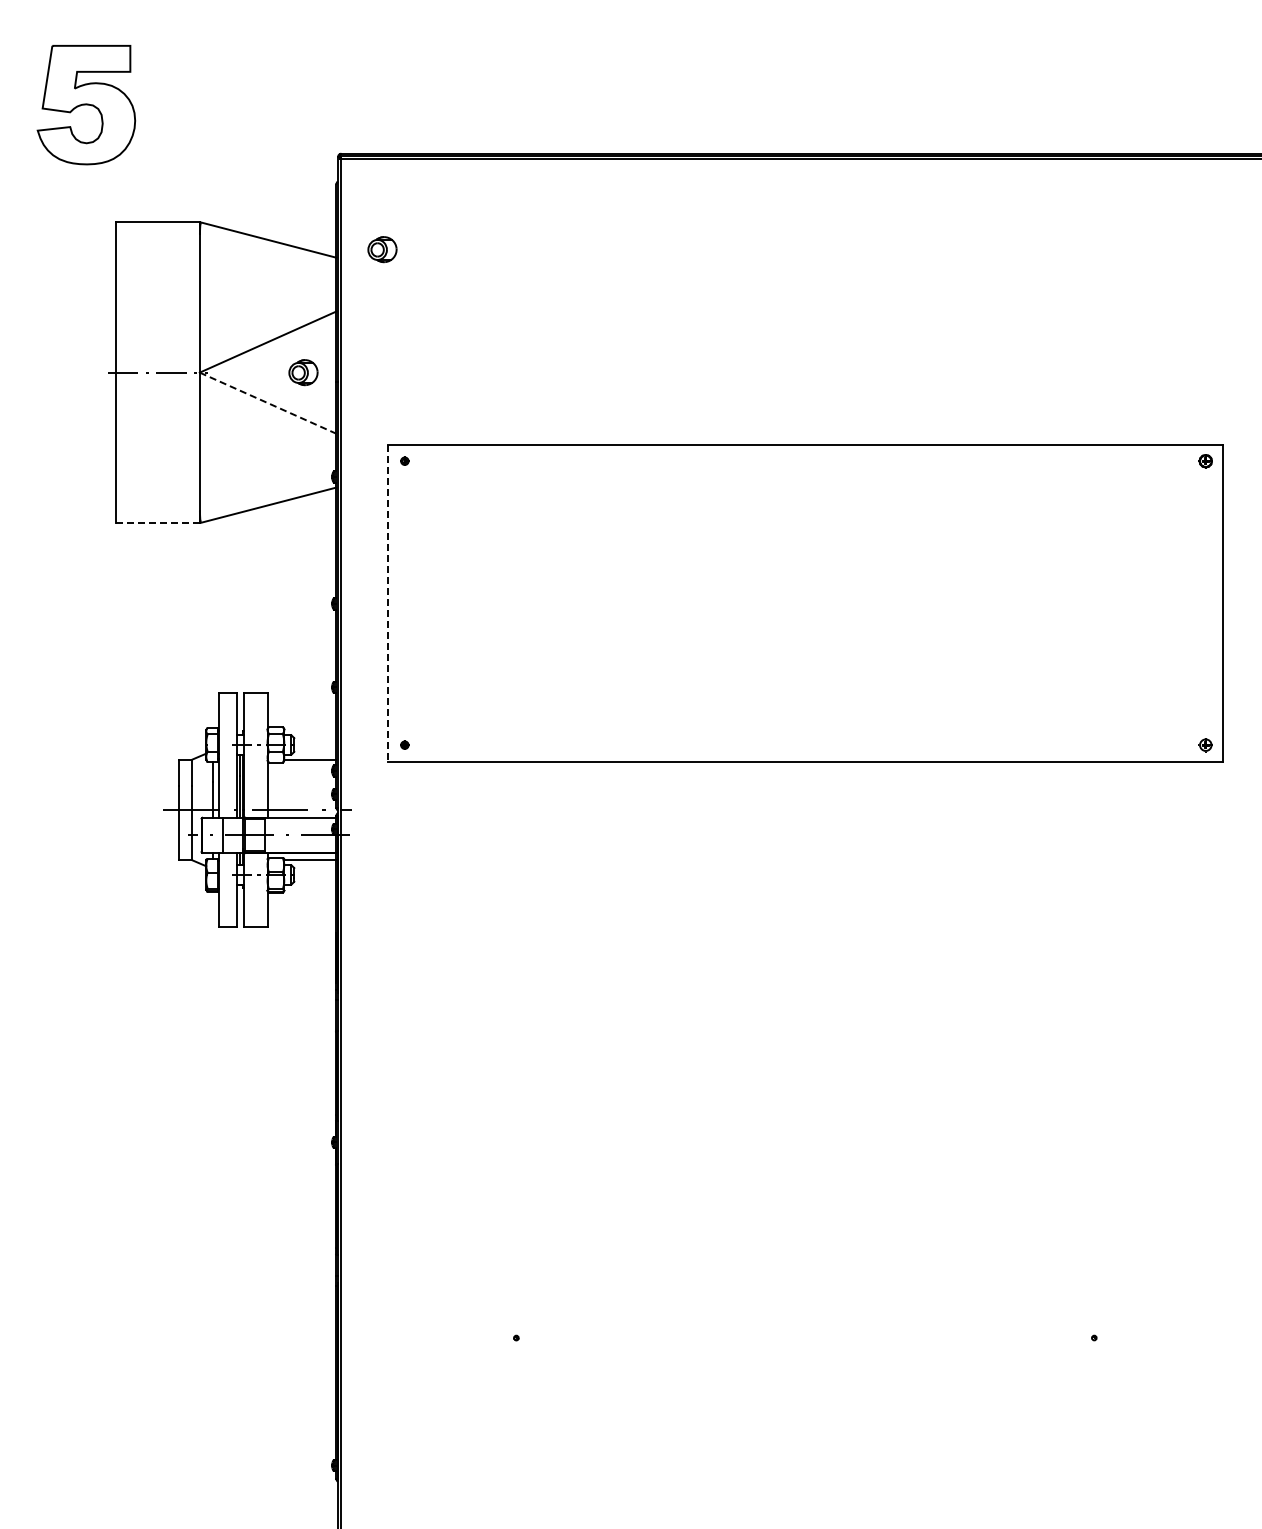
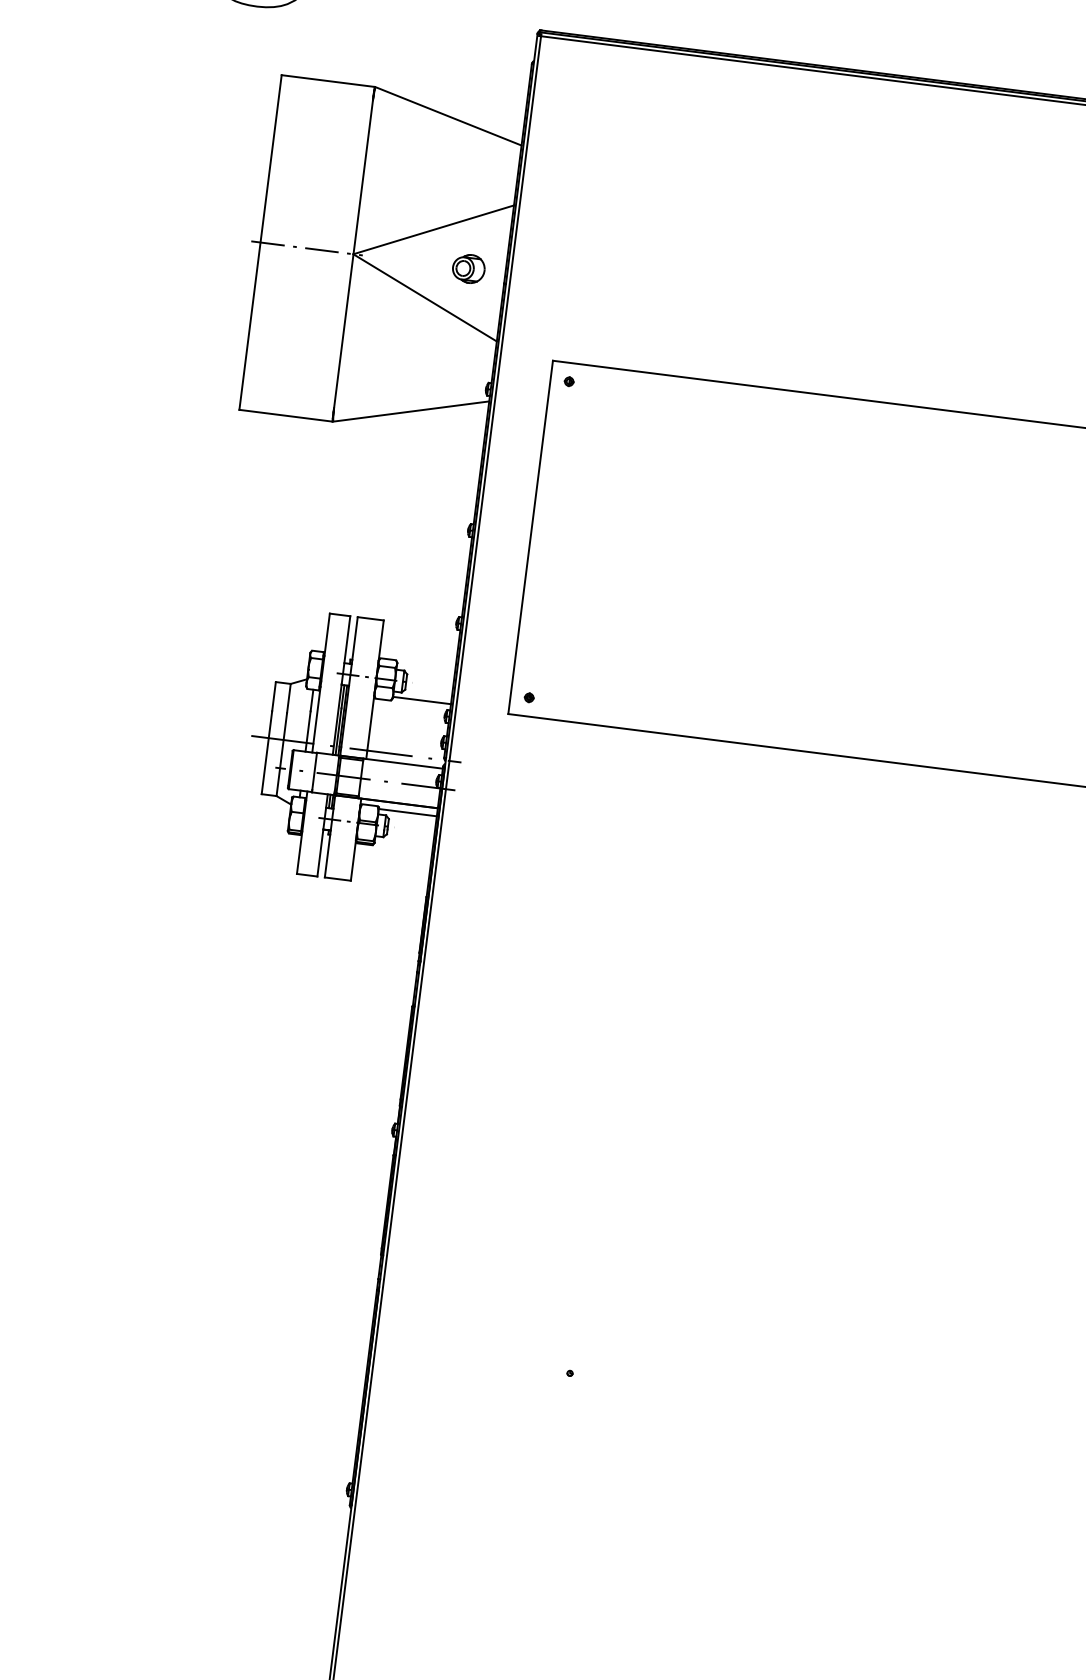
part: (382, 249) -> (574, 142), removed
line: (268, 403) -> (425, 298), dashed -> solid
line: (158, 522) -> (286, 415), dashed -> solid
line: (388, 603) -> (530, 537), dashed -> solid

